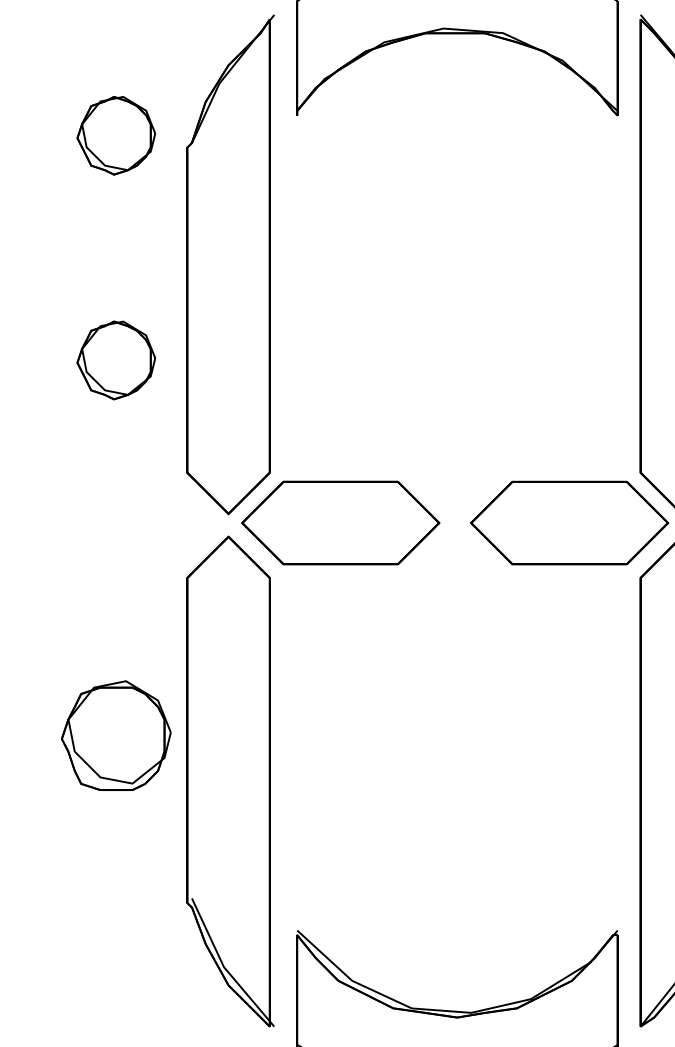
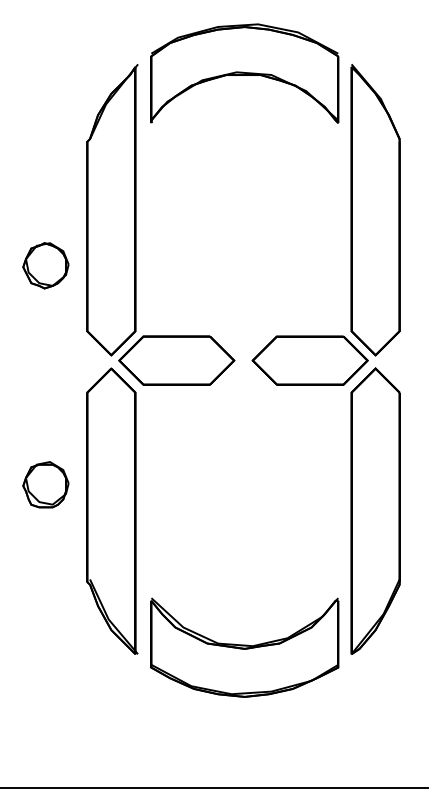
part: (115, 135) -> (45, 134), removed
part: (115, 735) -> (45, 484), size x0.71

